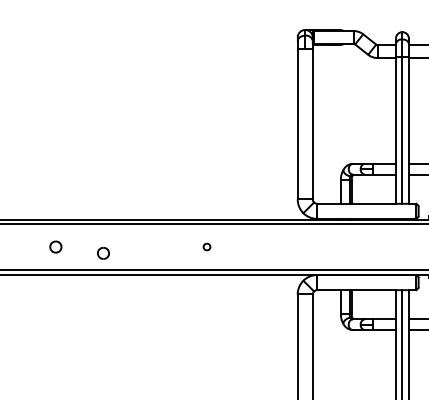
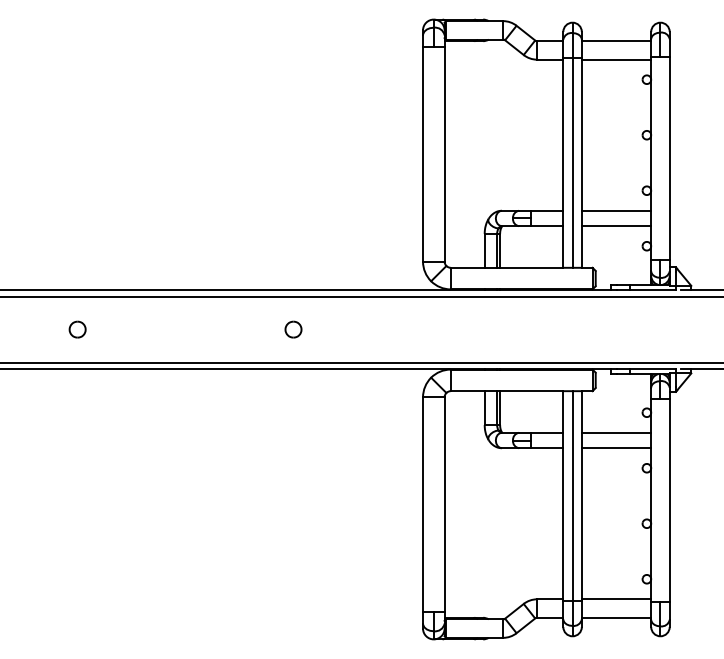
part: (207, 246) -> (293, 329), size x1.67
part: (103, 253) -> (145, 338), removed

